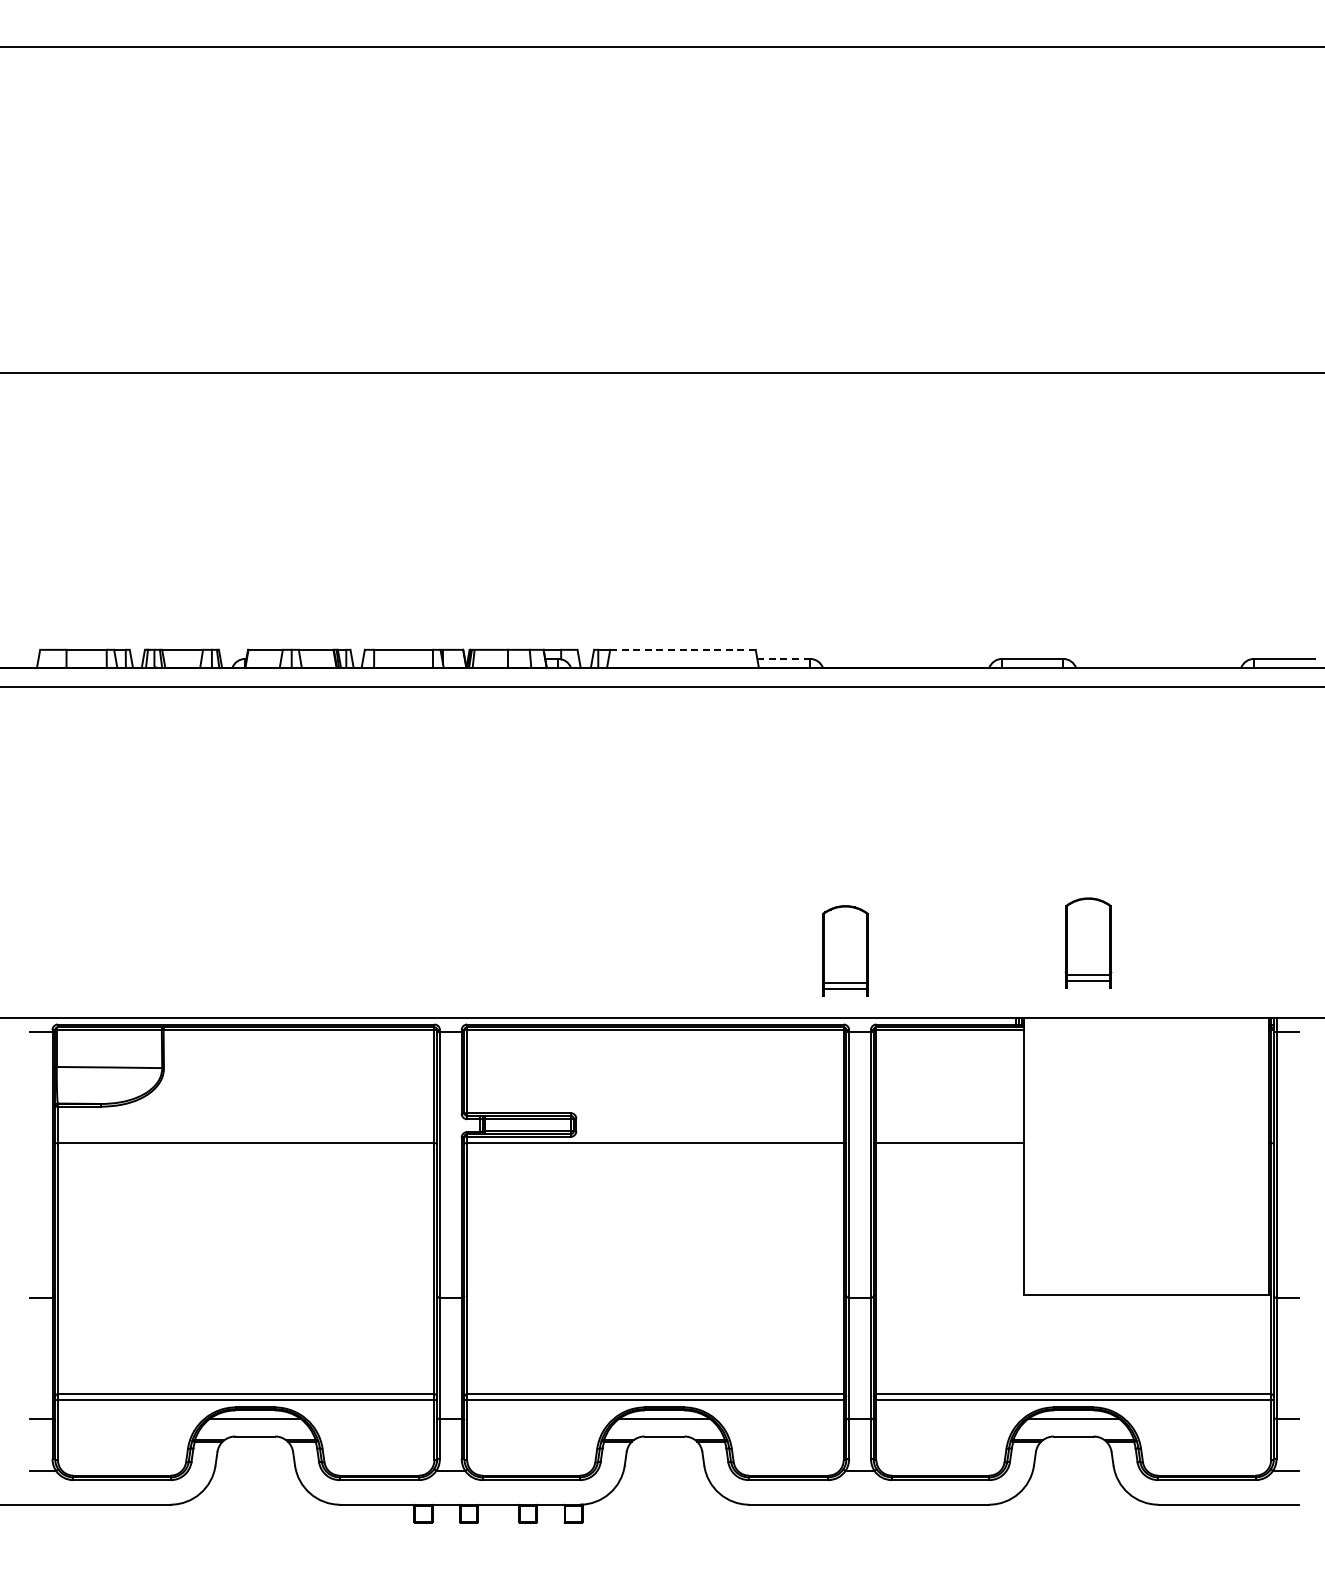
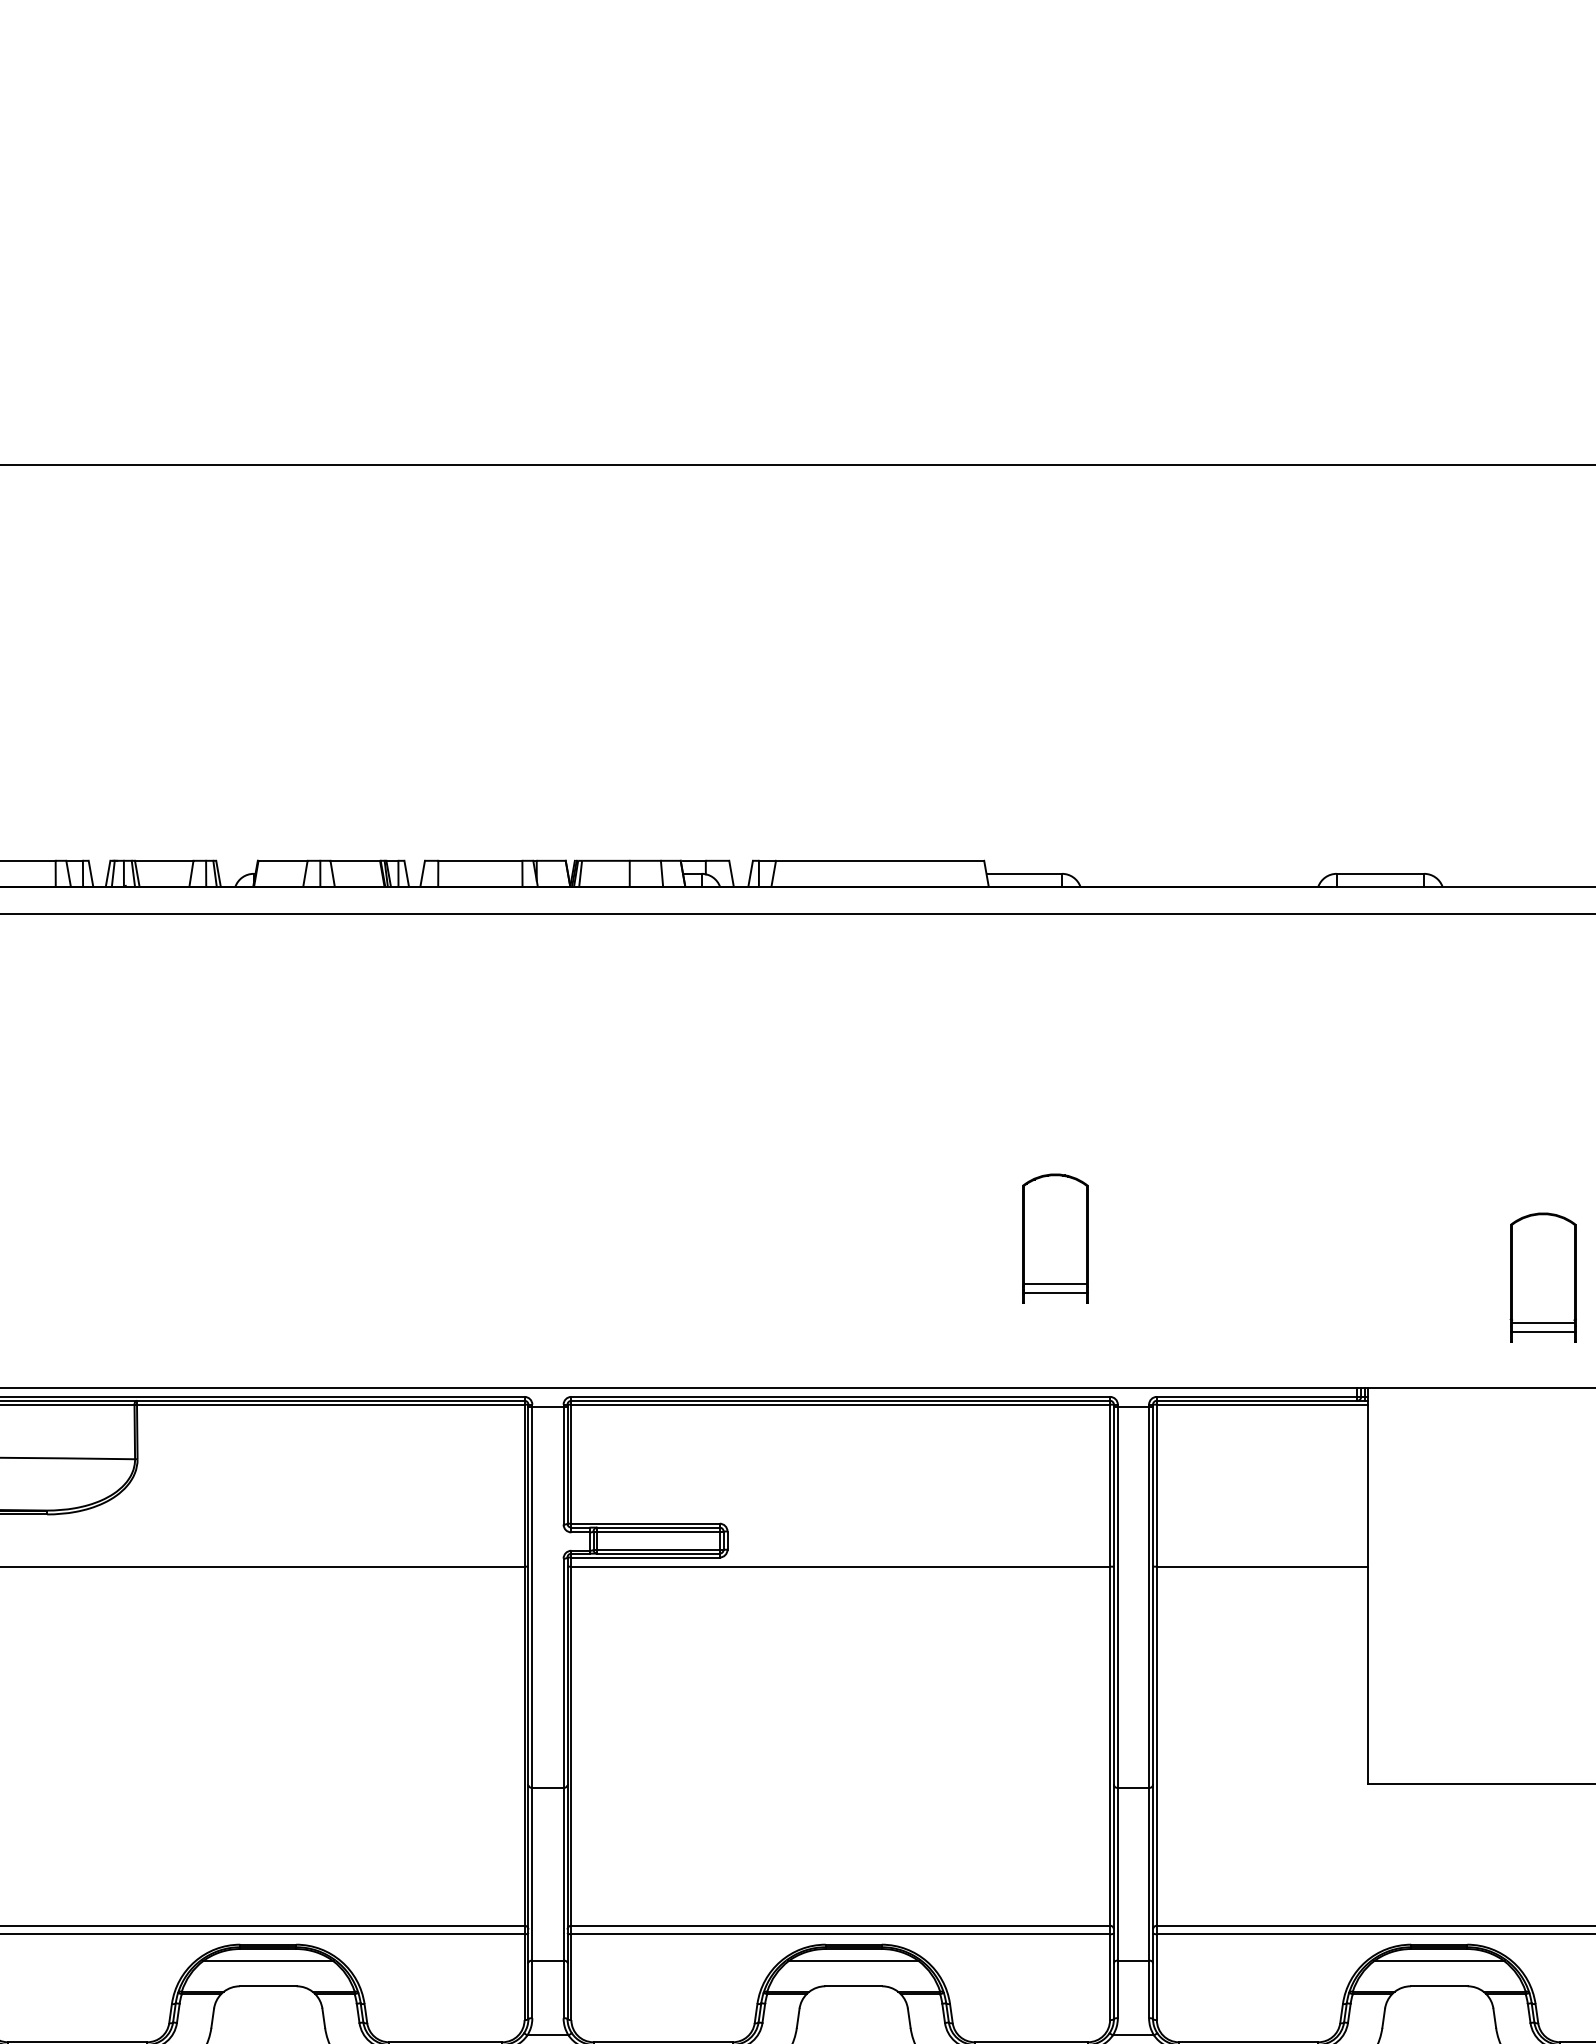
line: (682, 649) -> (879, 860), dashed -> solid
line: (784, 658) -> (1025, 873), dashed -> solid
part: (1088, 942) -> (1543, 1276), moved
part: (845, 950) -> (1055, 1238), moved

